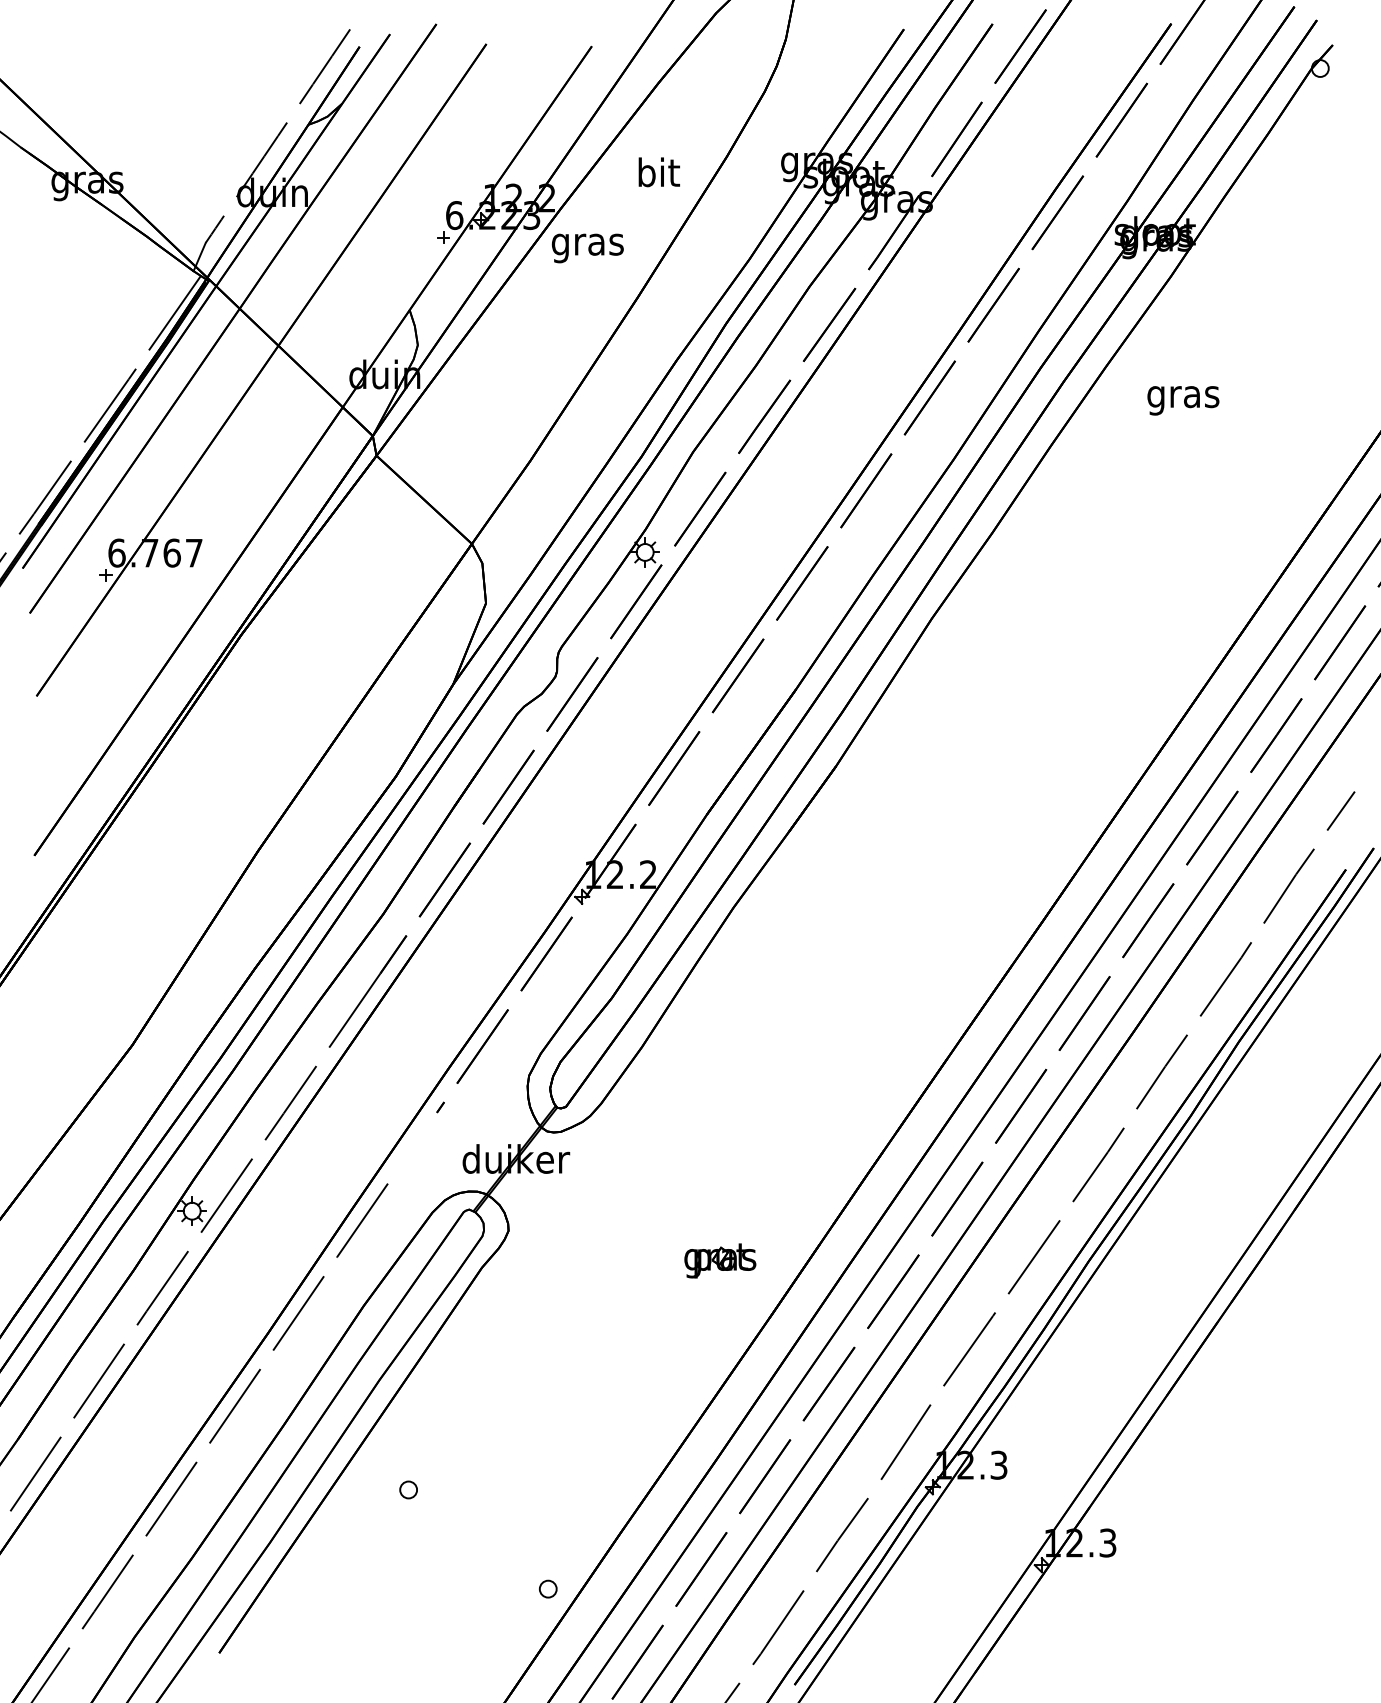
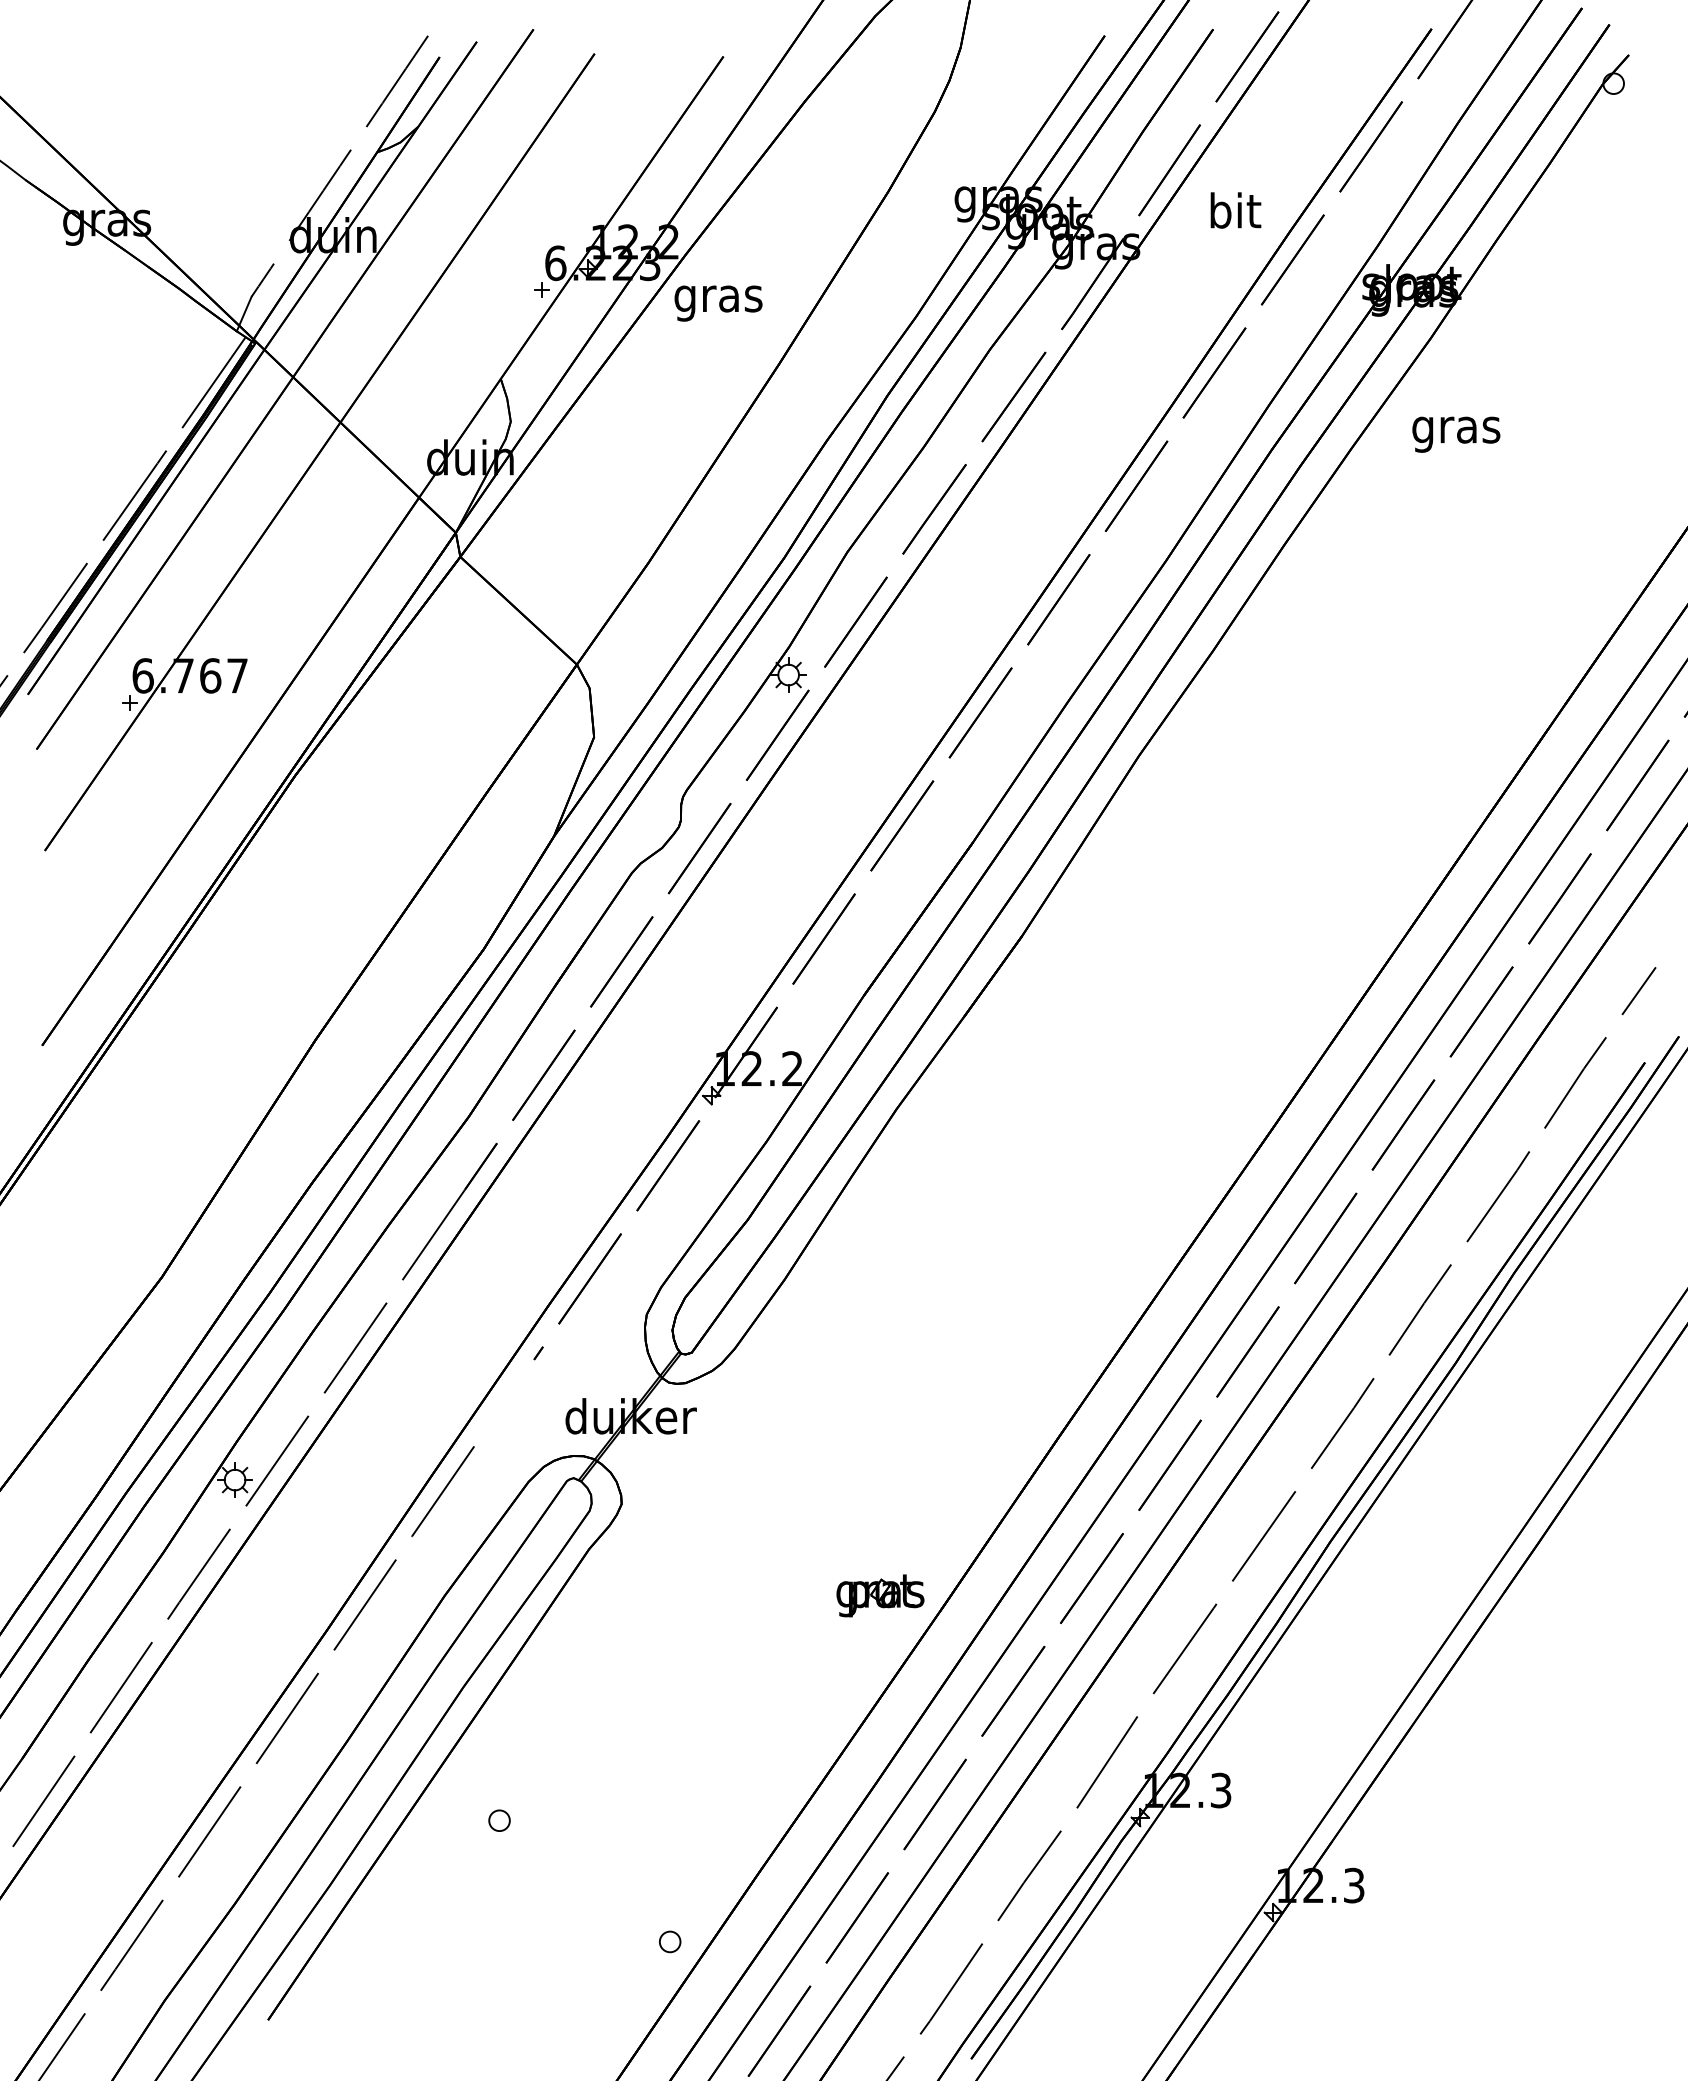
text: (658, 172) -> (1235, 210), moved
text: (1183, 400) -> (1456, 434), moved
part: (720, 1260) -> (880, 1595), moved

